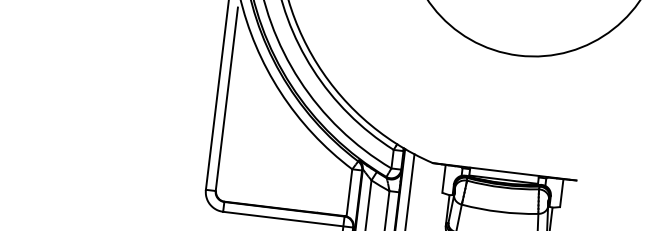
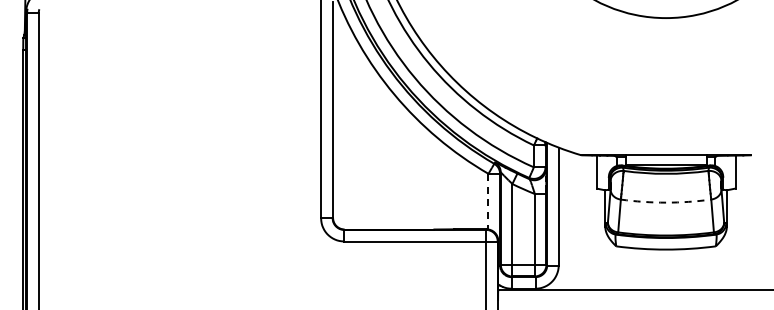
line: (349, 192) -> (488, 201), solid -> dashed
arc: (500, 211) -> (666, 202), solid -> dashed

